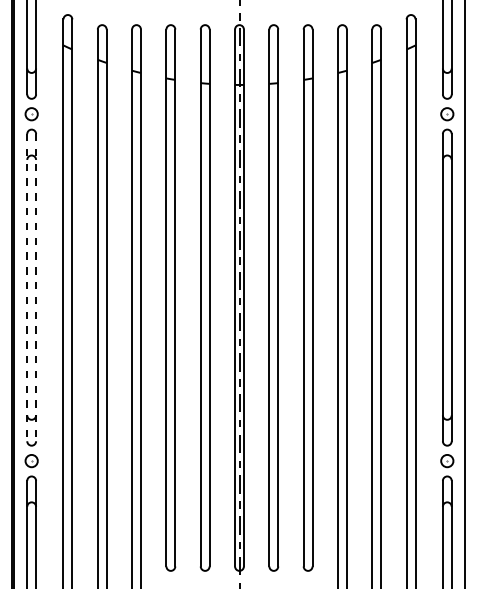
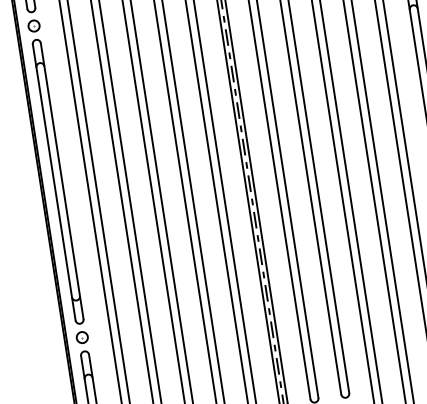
line: (27, 287) -> (54, 182), dashed -> solid
line: (36, 287) -> (62, 181), dashed -> solid

